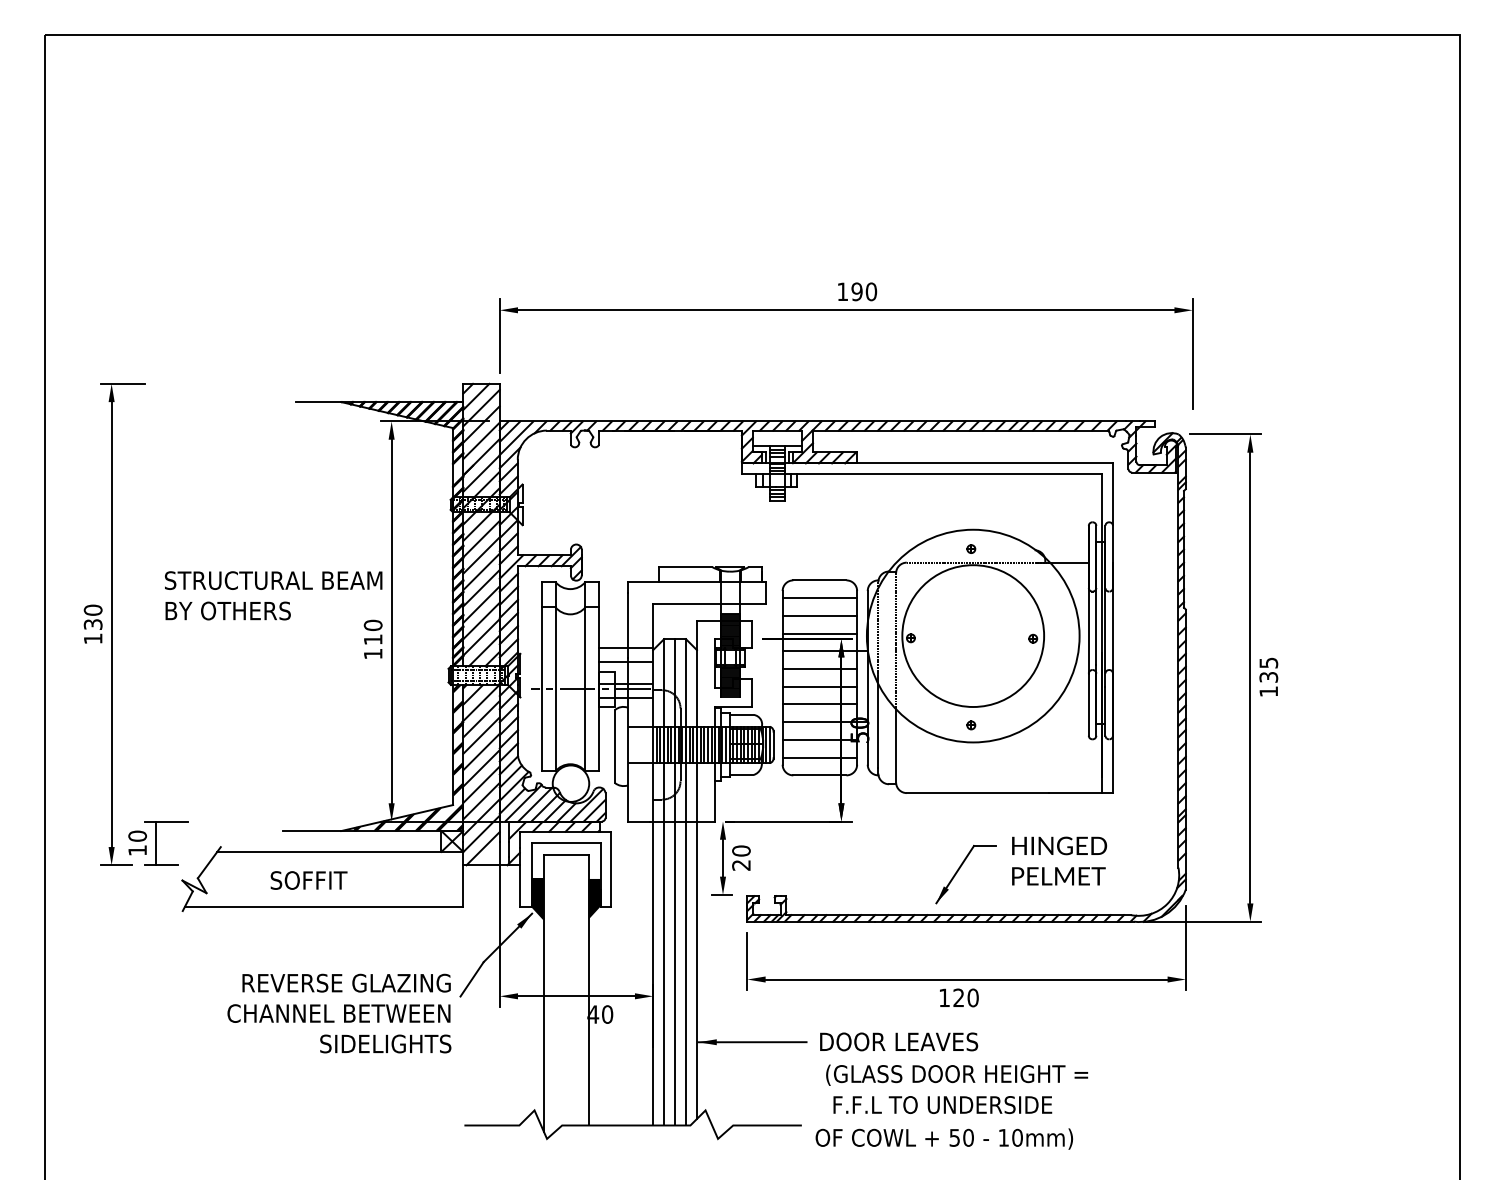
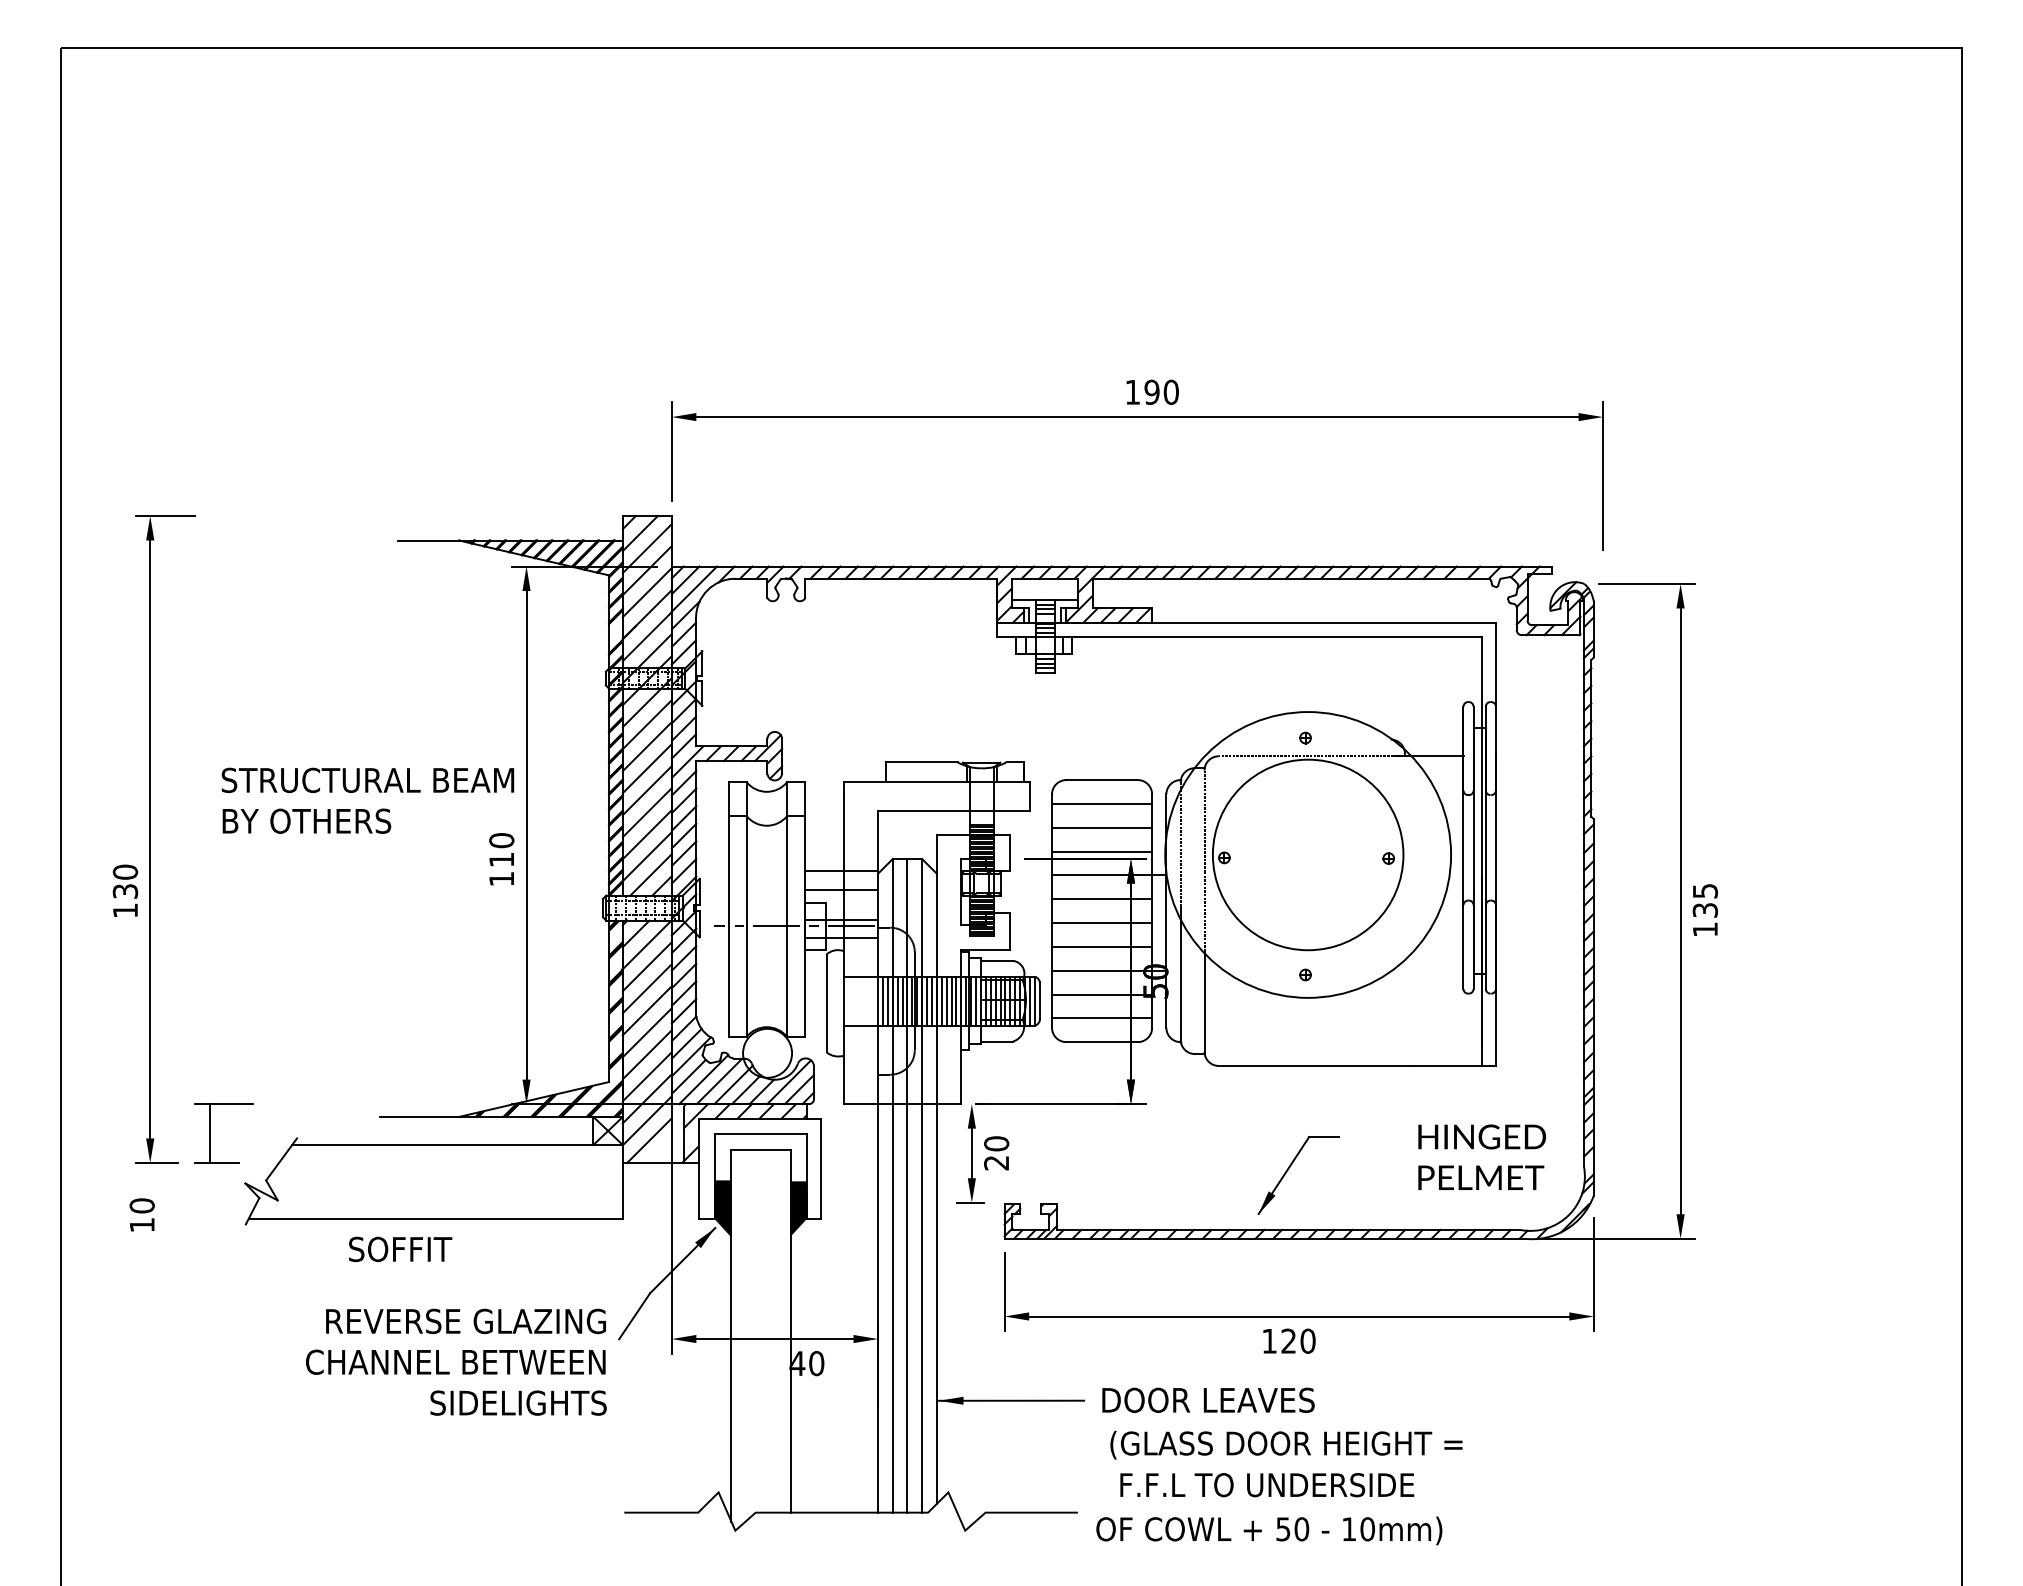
text: (93, 623) -> (125, 890), moved
text: (137, 842) -> (141, 1214), moved
text: (1059, 860) -> (1481, 1156), moved
text: (309, 880) -> (400, 1249), moved

